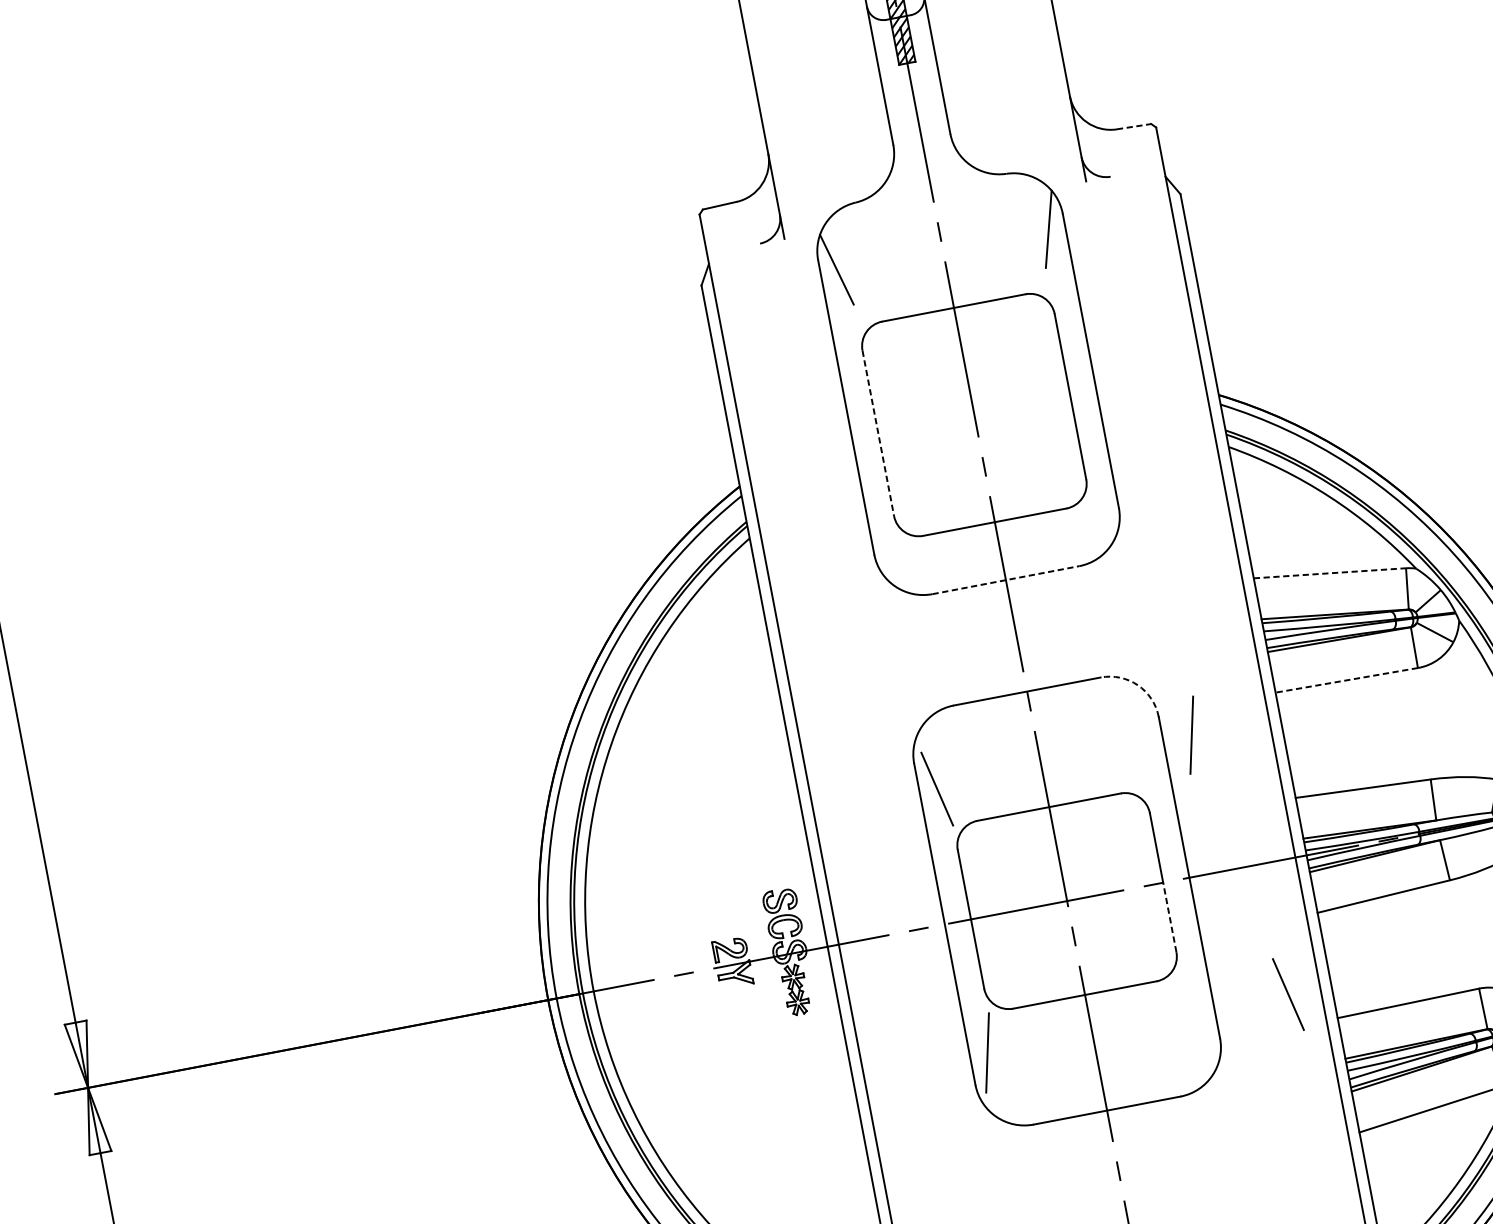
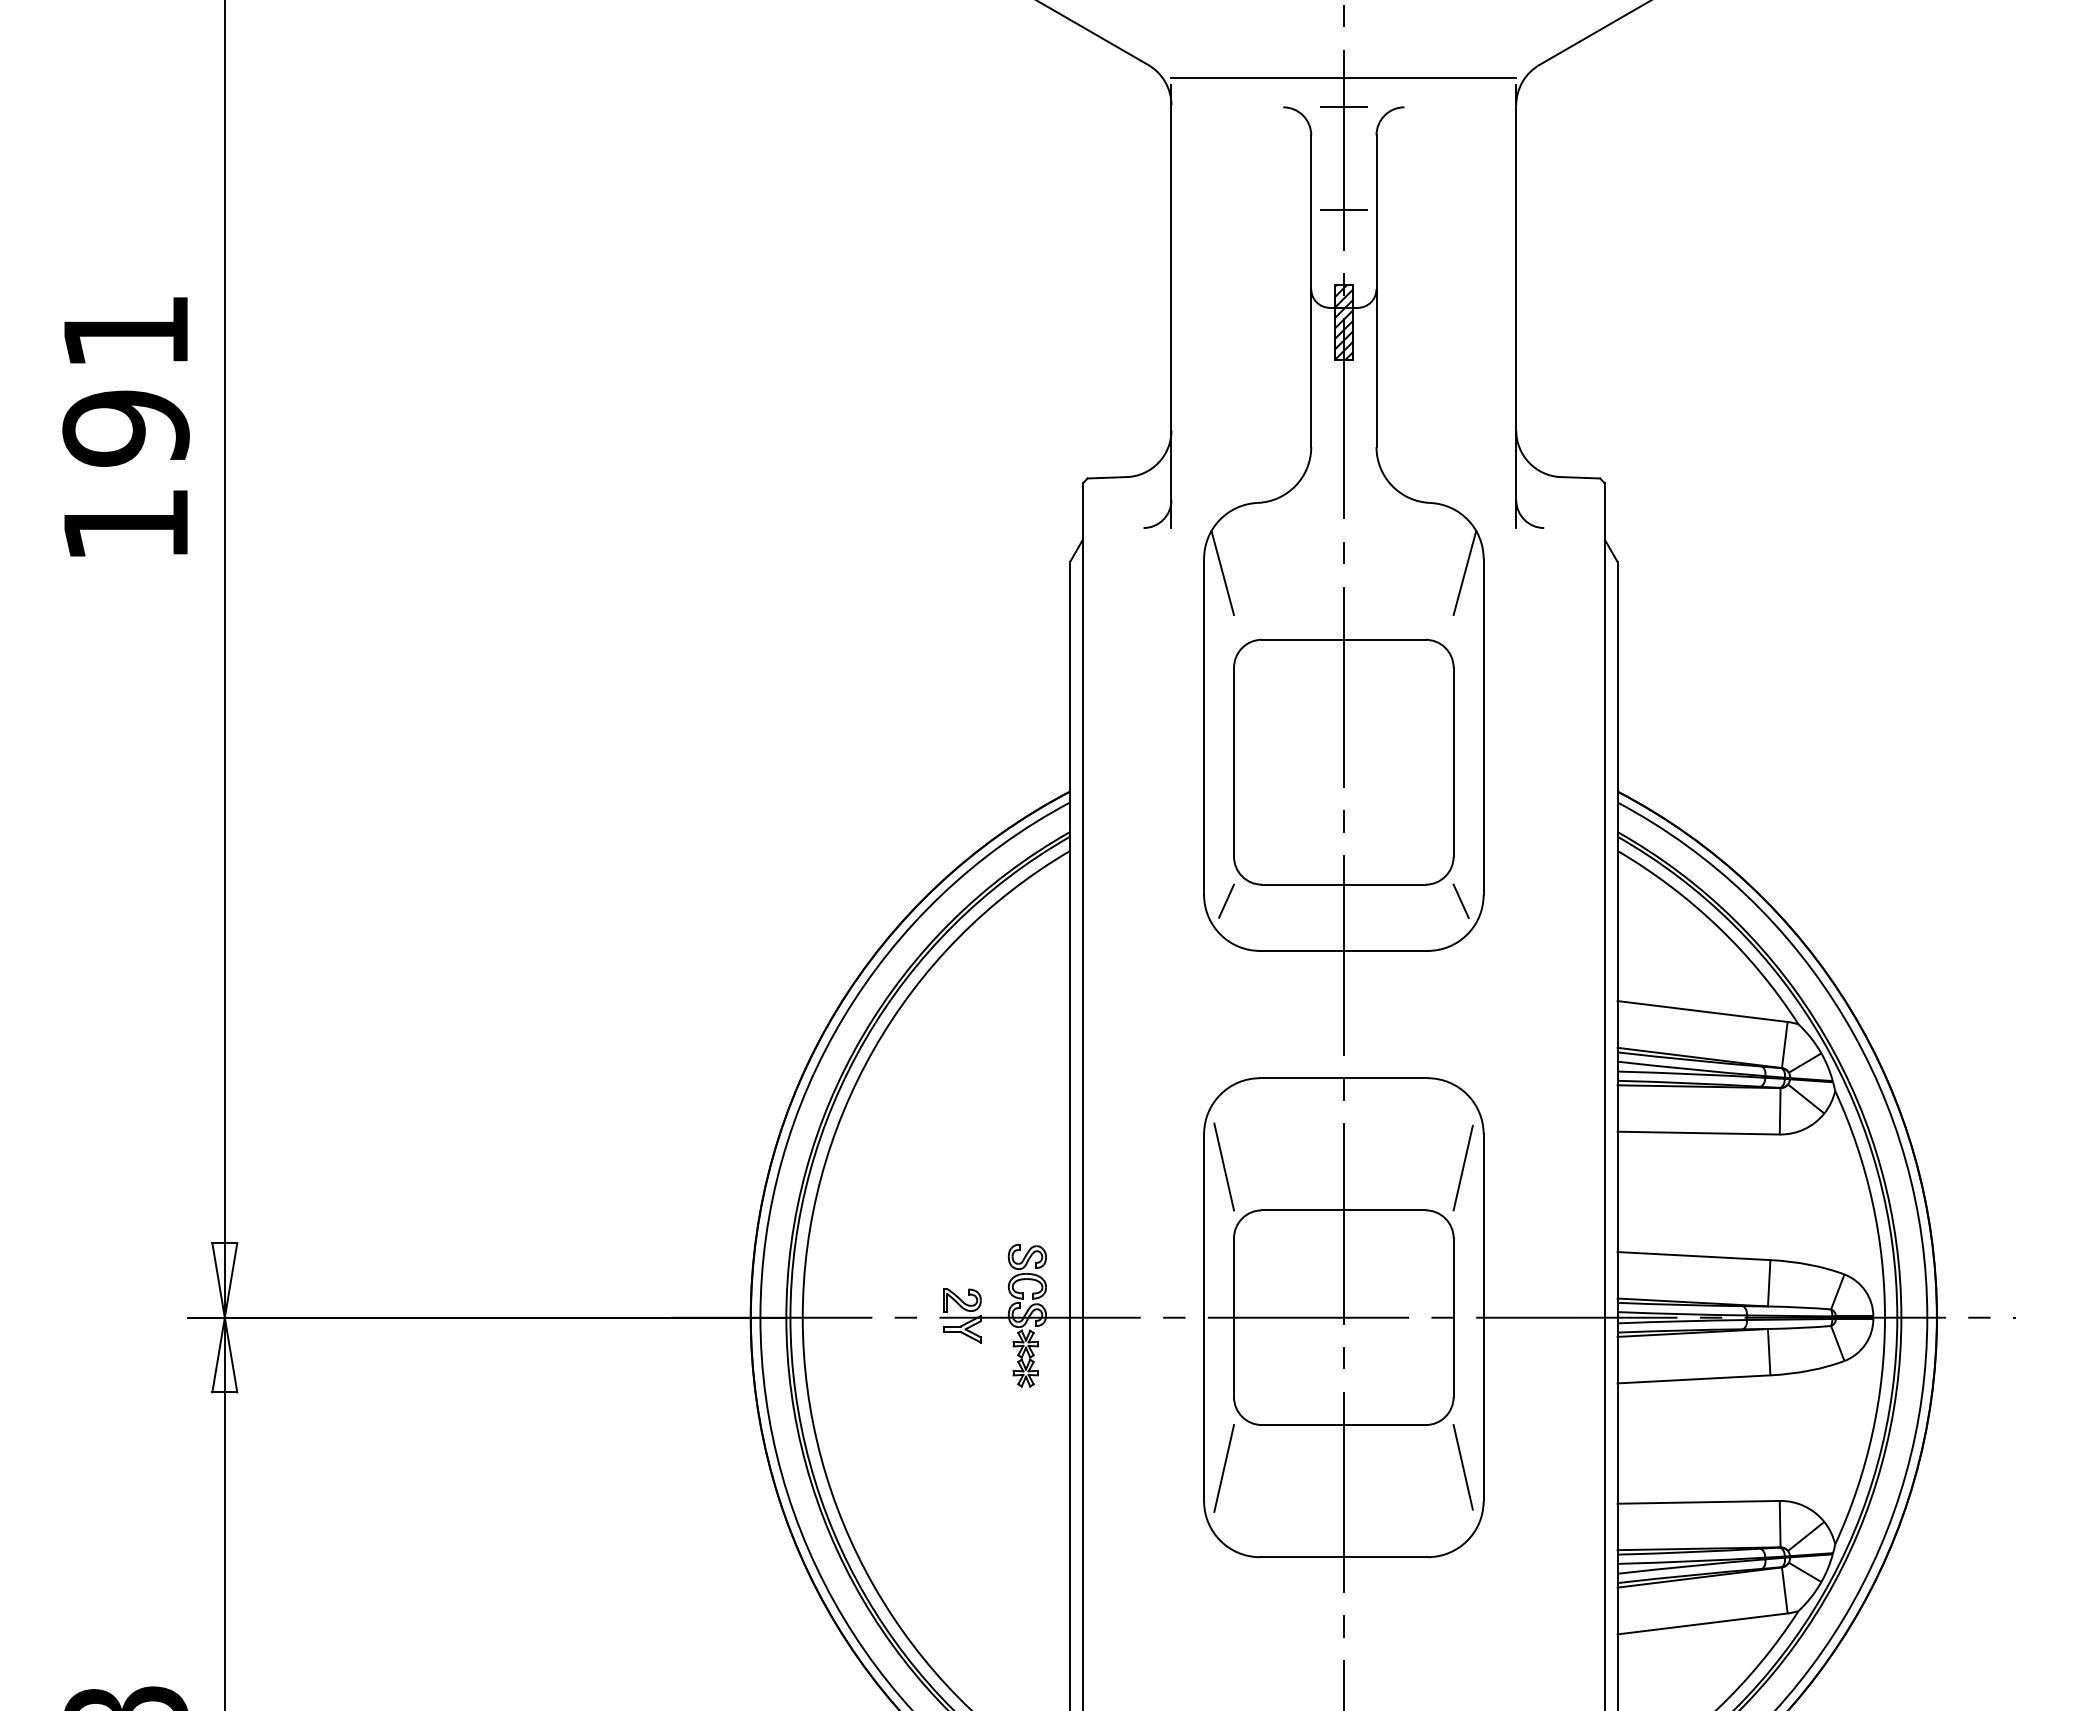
line: (1134, 126) -> (1581, 477), dashed -> solid
line: (878, 433) -> (1234, 762), dashed -> solid
line: (1099, 517) -> (1460, 901), added
line: (894, 555) -> (1226, 900), added
line: (1329, 573) -> (1702, 1011), dashed -> solid
line: (1005, 579) -> (1343, 950), dashed -> solid
line: (1346, 680) -> (1698, 1133), dashed -> solid
arc: (1138, 685) -> (1467, 1094), dashed -> solid
line: (1191, 734) -> (1462, 1167), moved
line: (1169, 917) -> (1453, 1357), dashed -> solid
line: (1287, 994) -> (1462, 1467), moved

